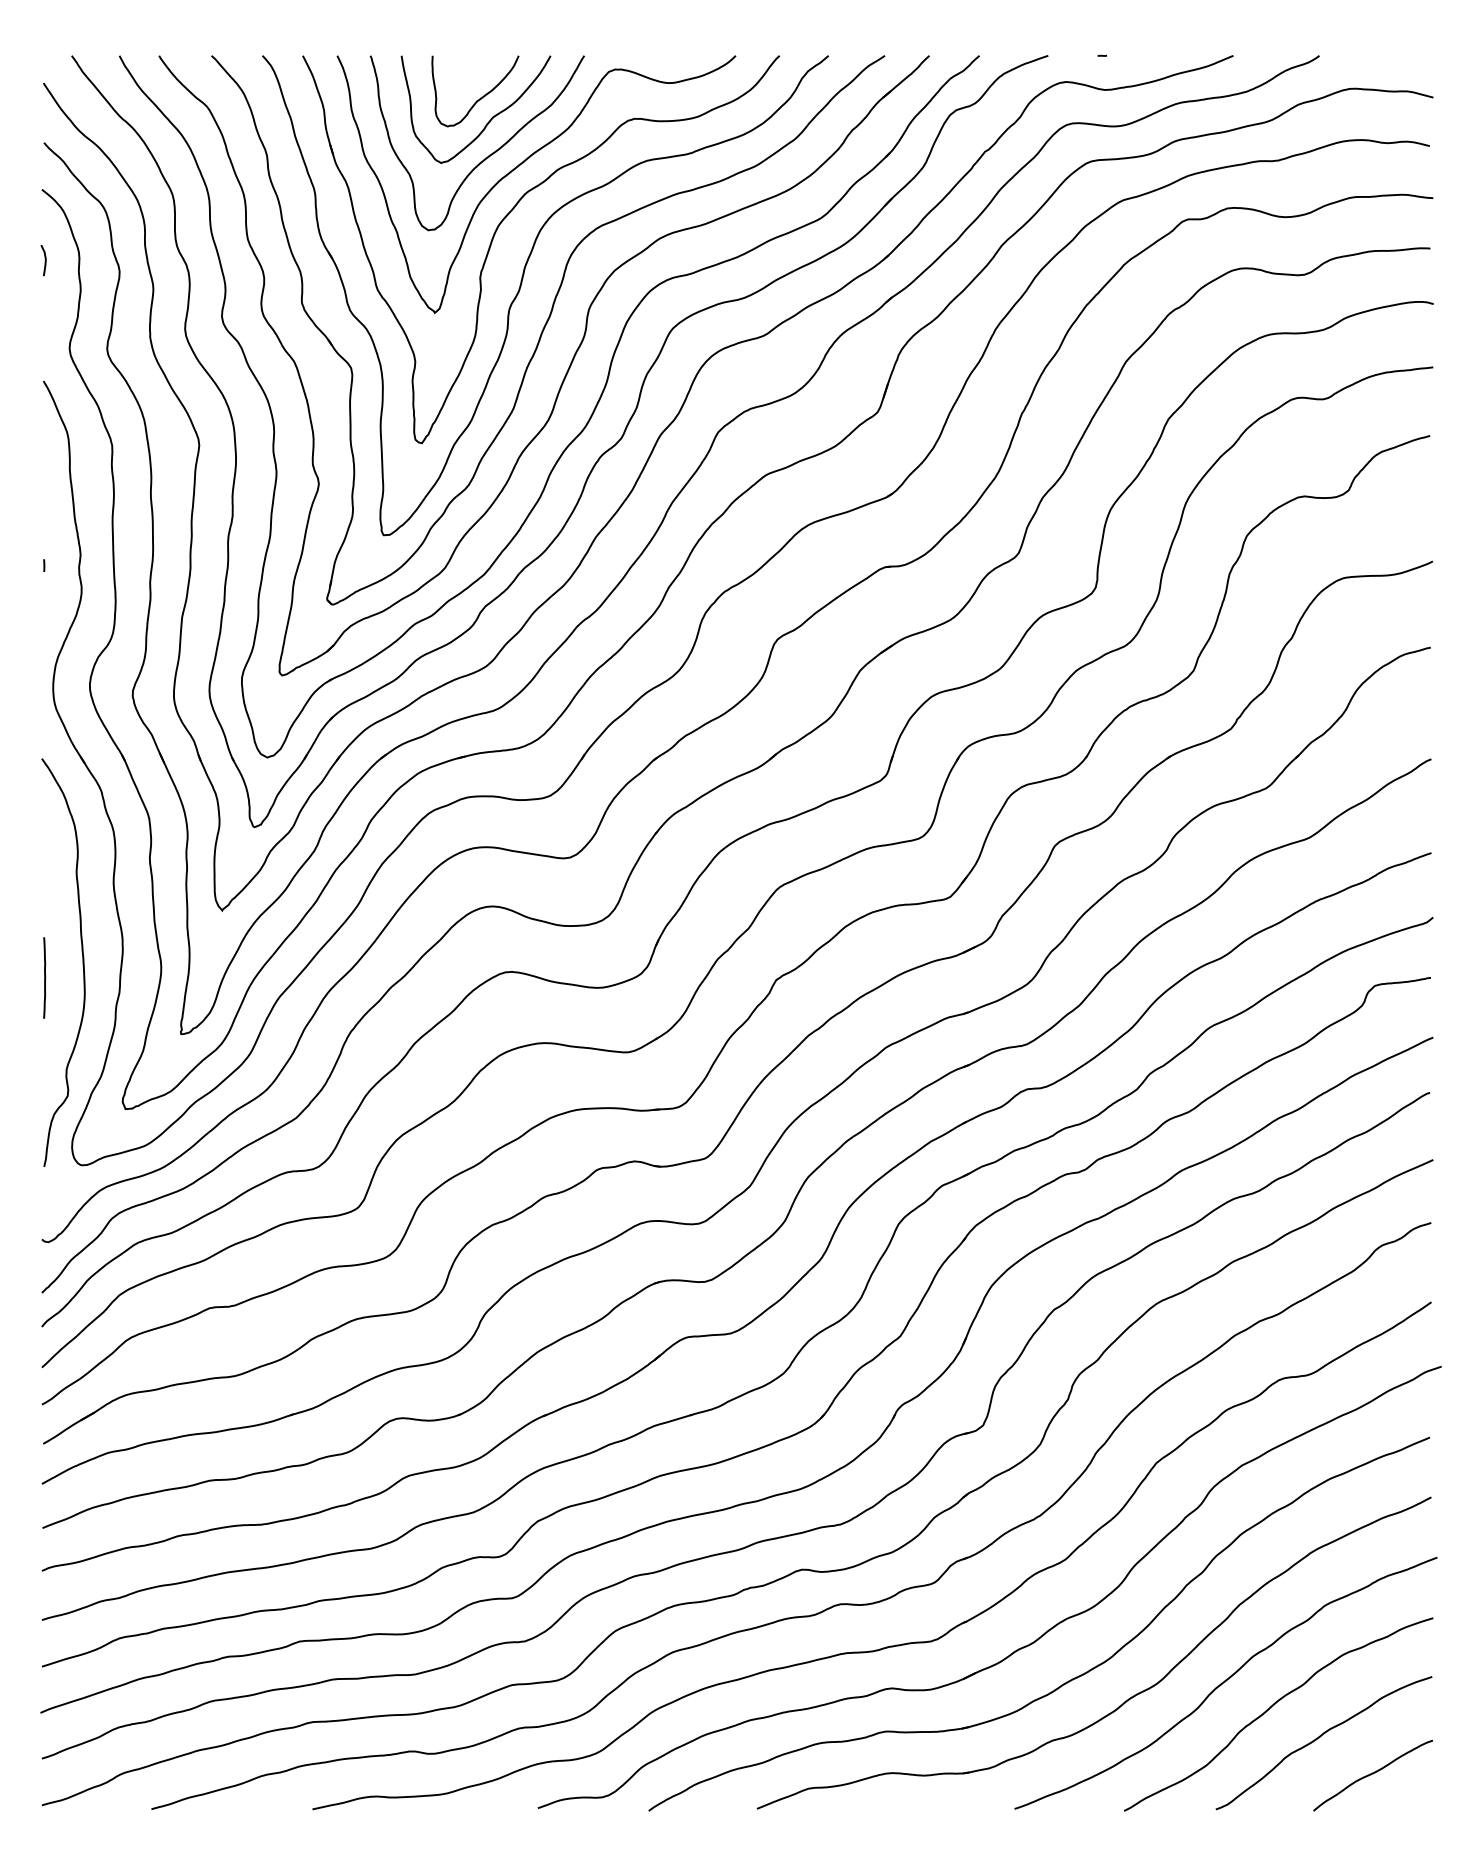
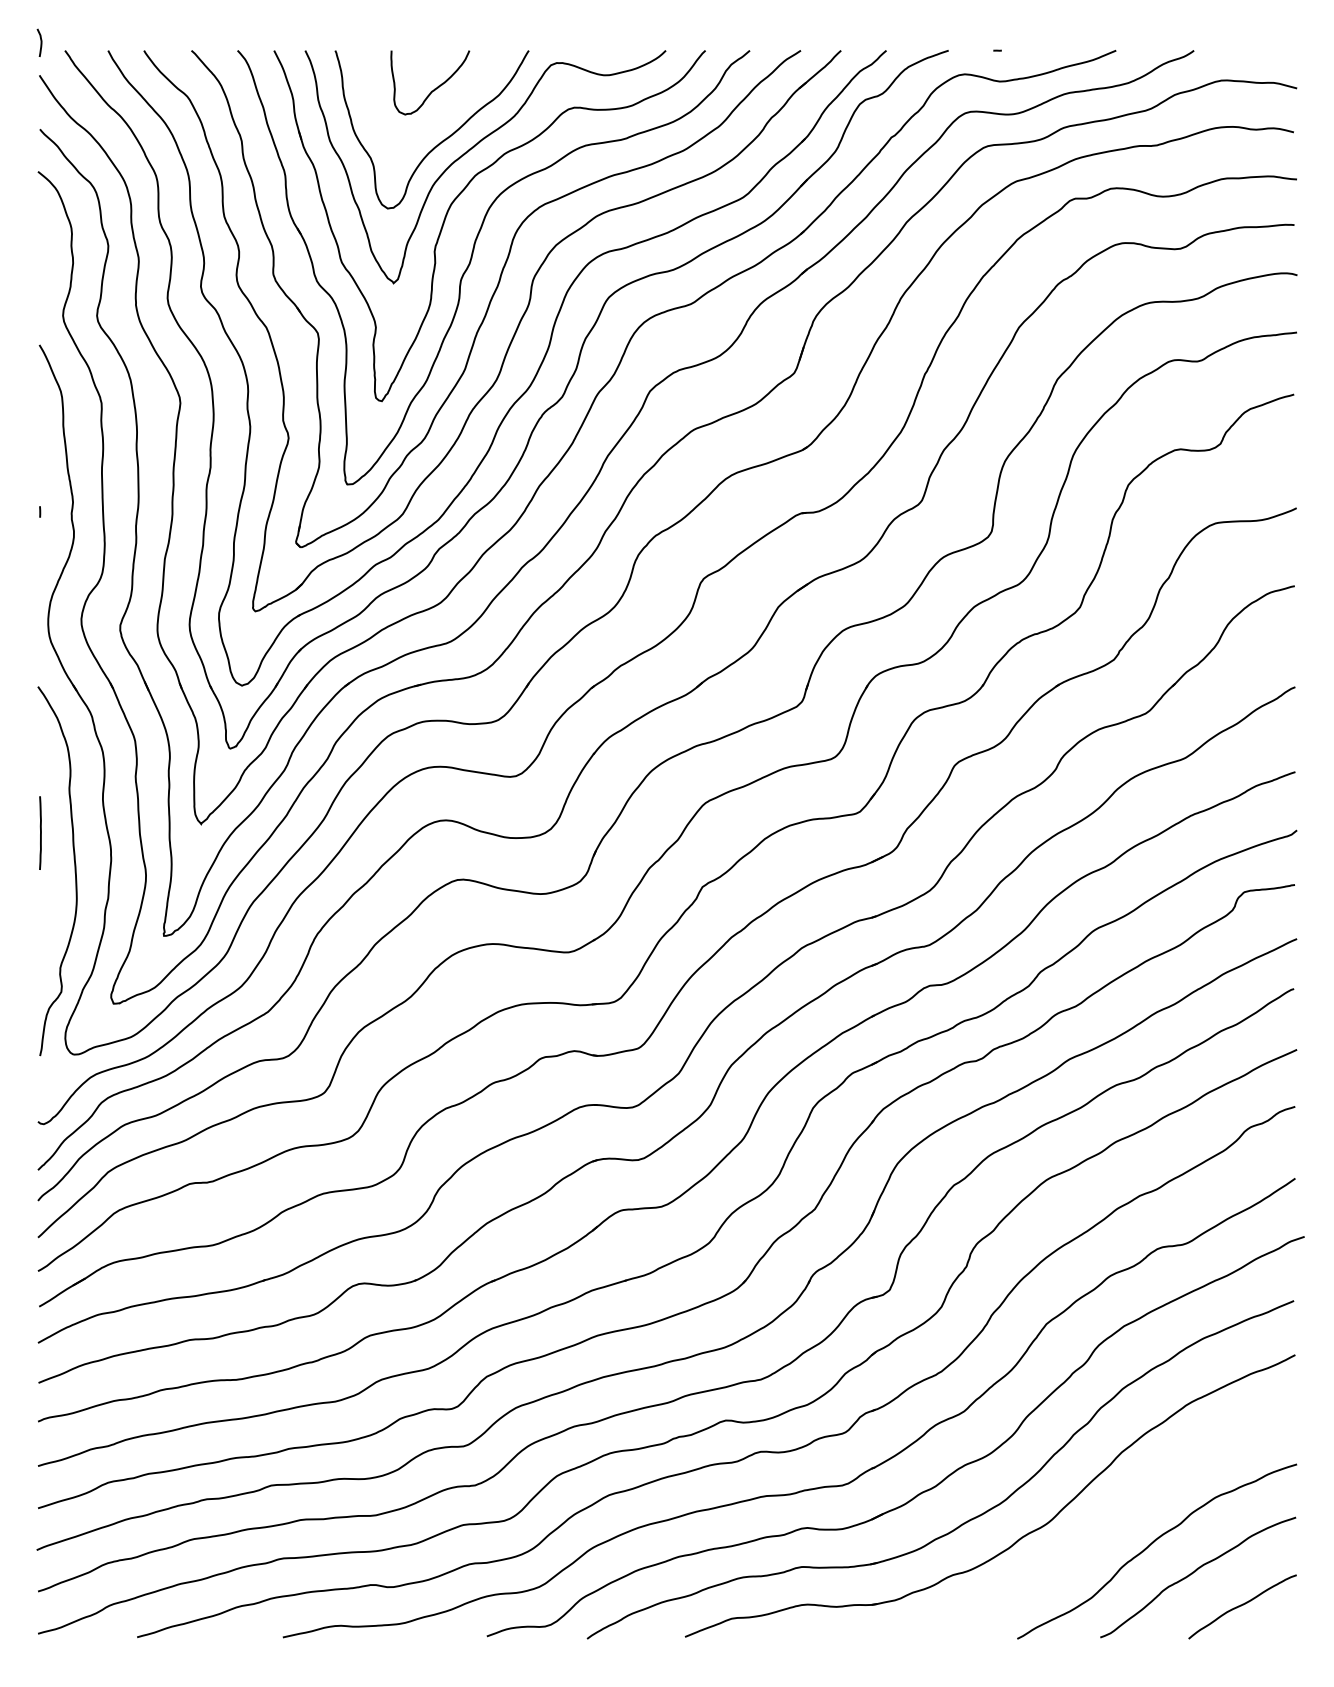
curve: (487, 121) -> (441, 110), removed
curve: (44, 260) -> (40, 42), moved
line: (44, 977) -> (40, 832), moved
curve: (1226, 1682) -> (1109, 1522), removed

